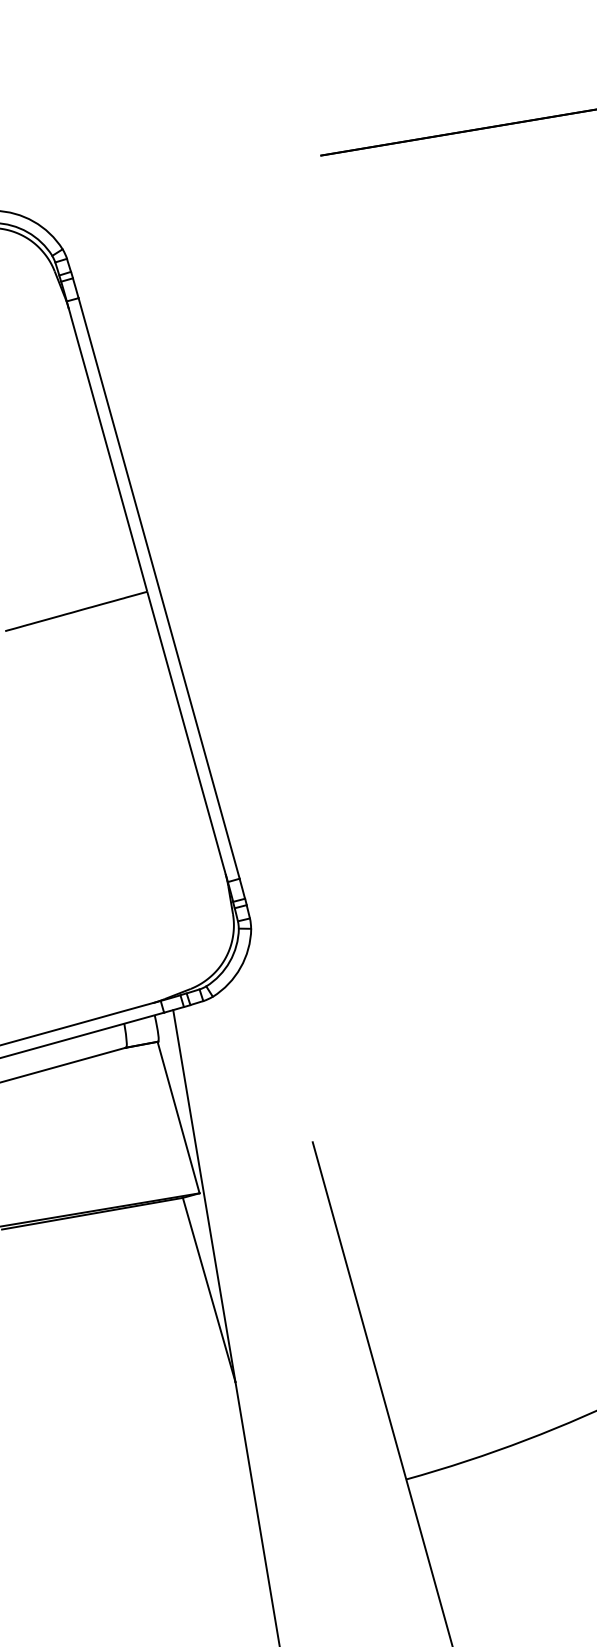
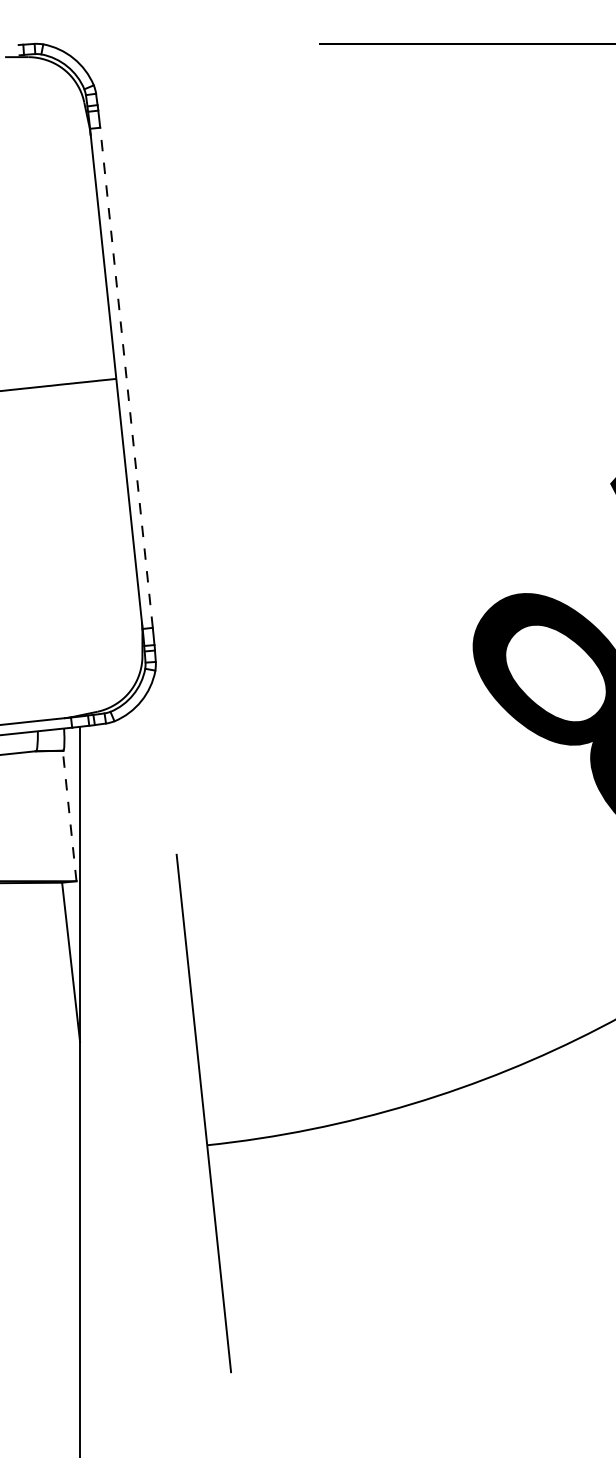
line: (159, 588) -> (126, 377), solid -> dashed
line: (178, 1118) -> (69, 816), solid -> dashed

